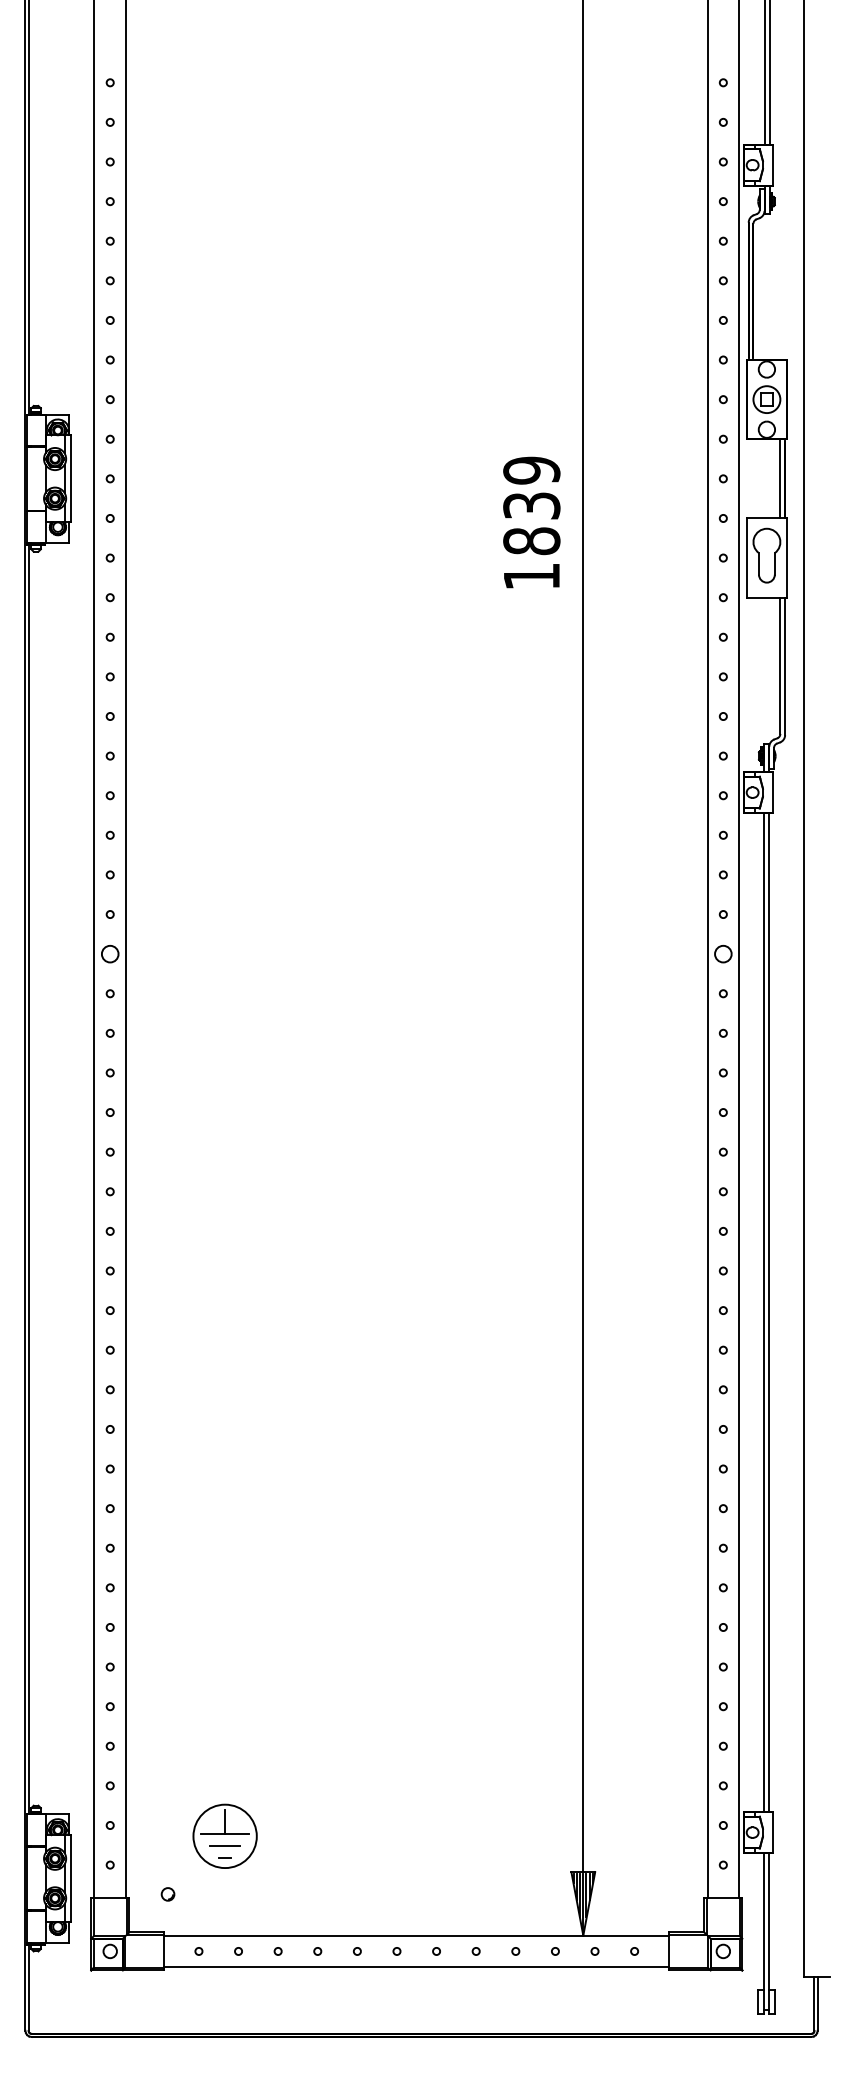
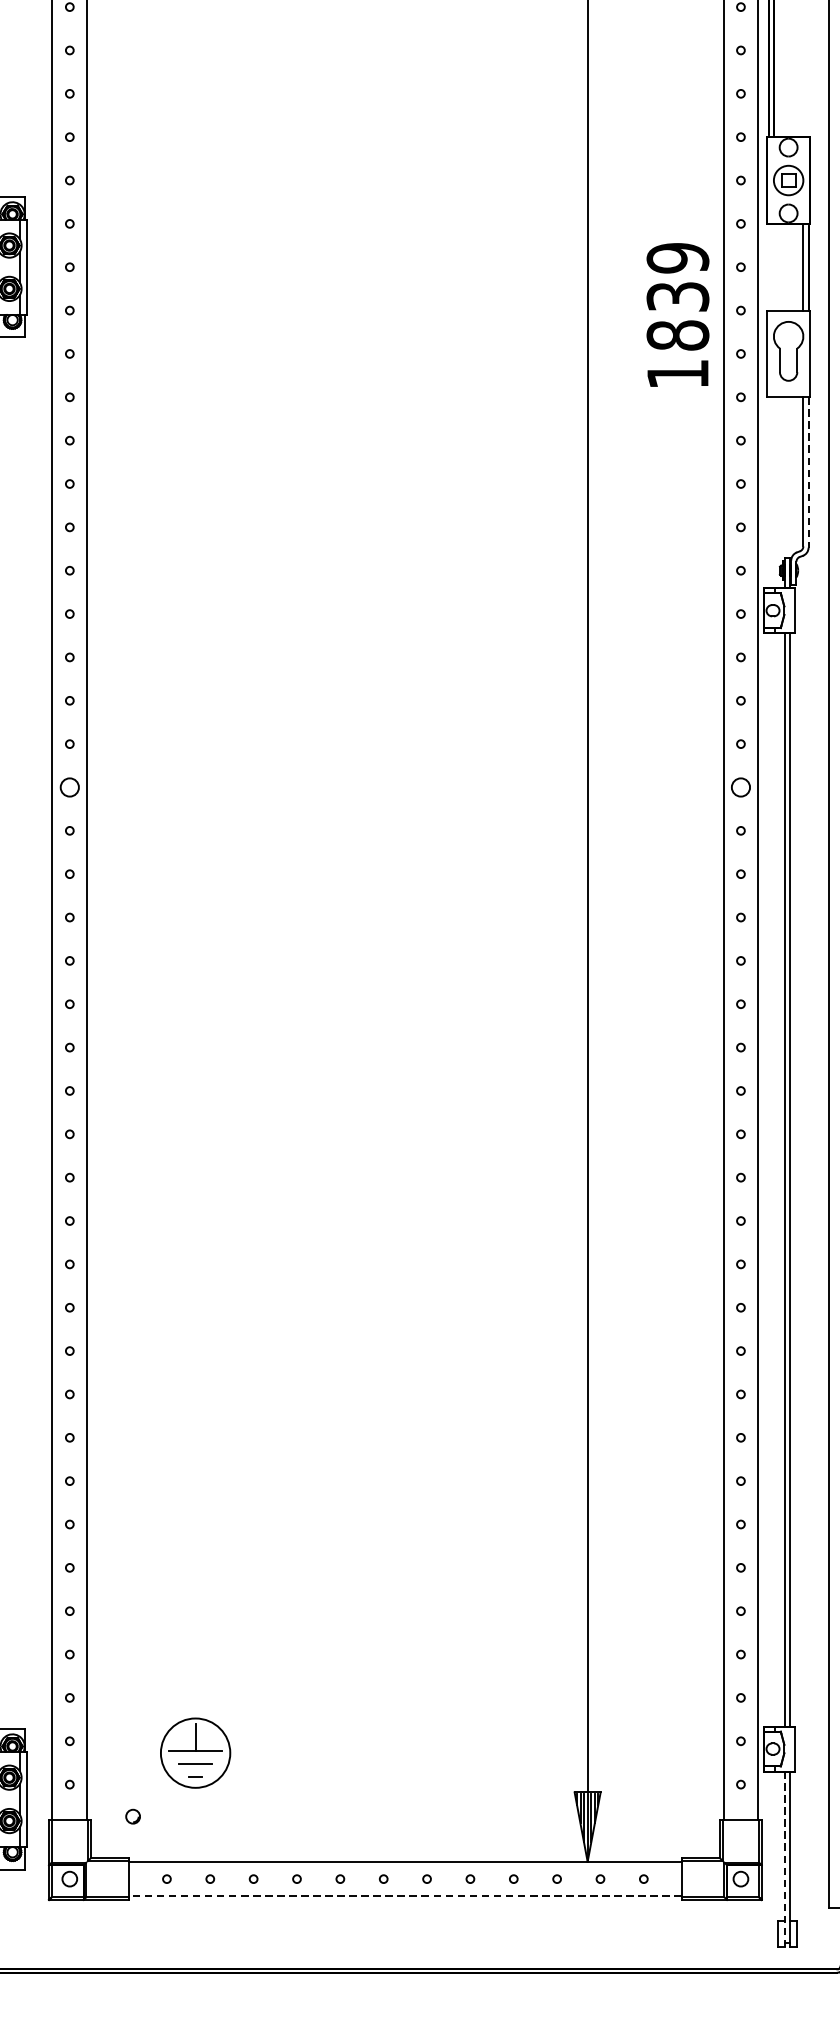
text: (531, 522) -> (677, 315), moved
line: (785, 666) -> (808, 472), solid -> dashed
line: (763, 1933) -> (784, 1859), solid -> dashed
line: (416, 1967) -> (405, 1896), solid -> dashed

